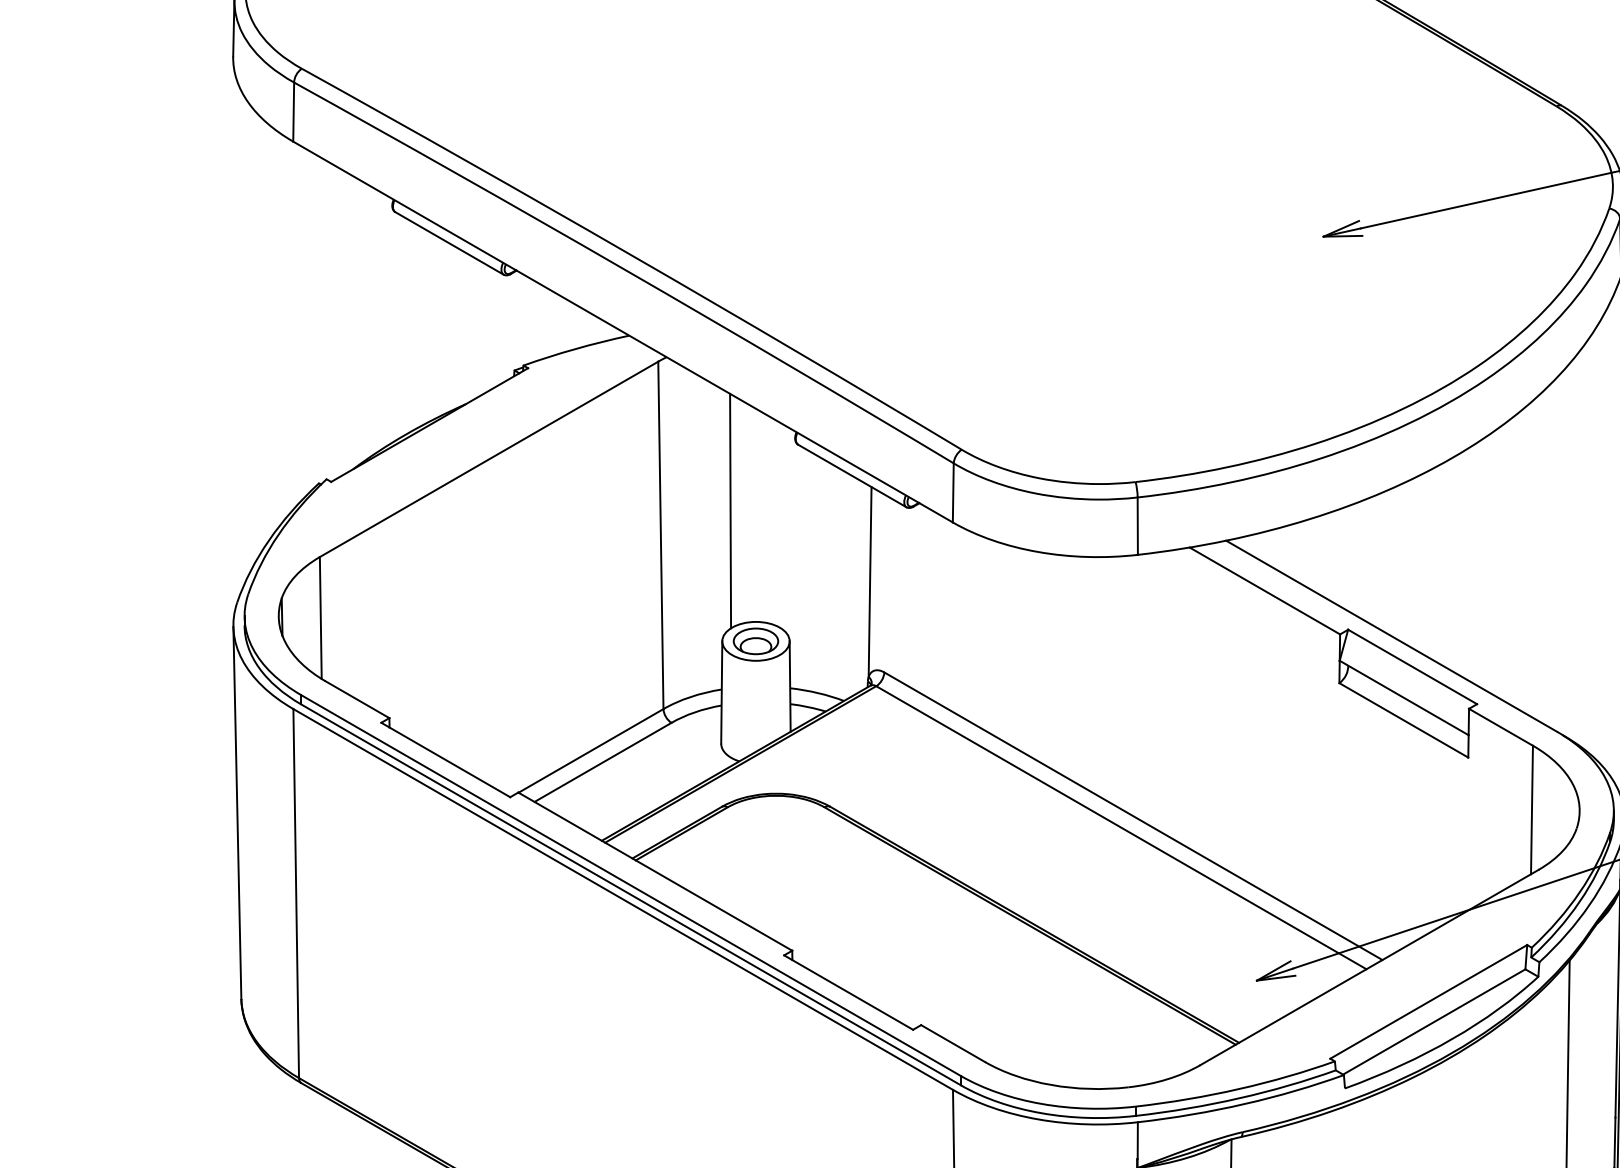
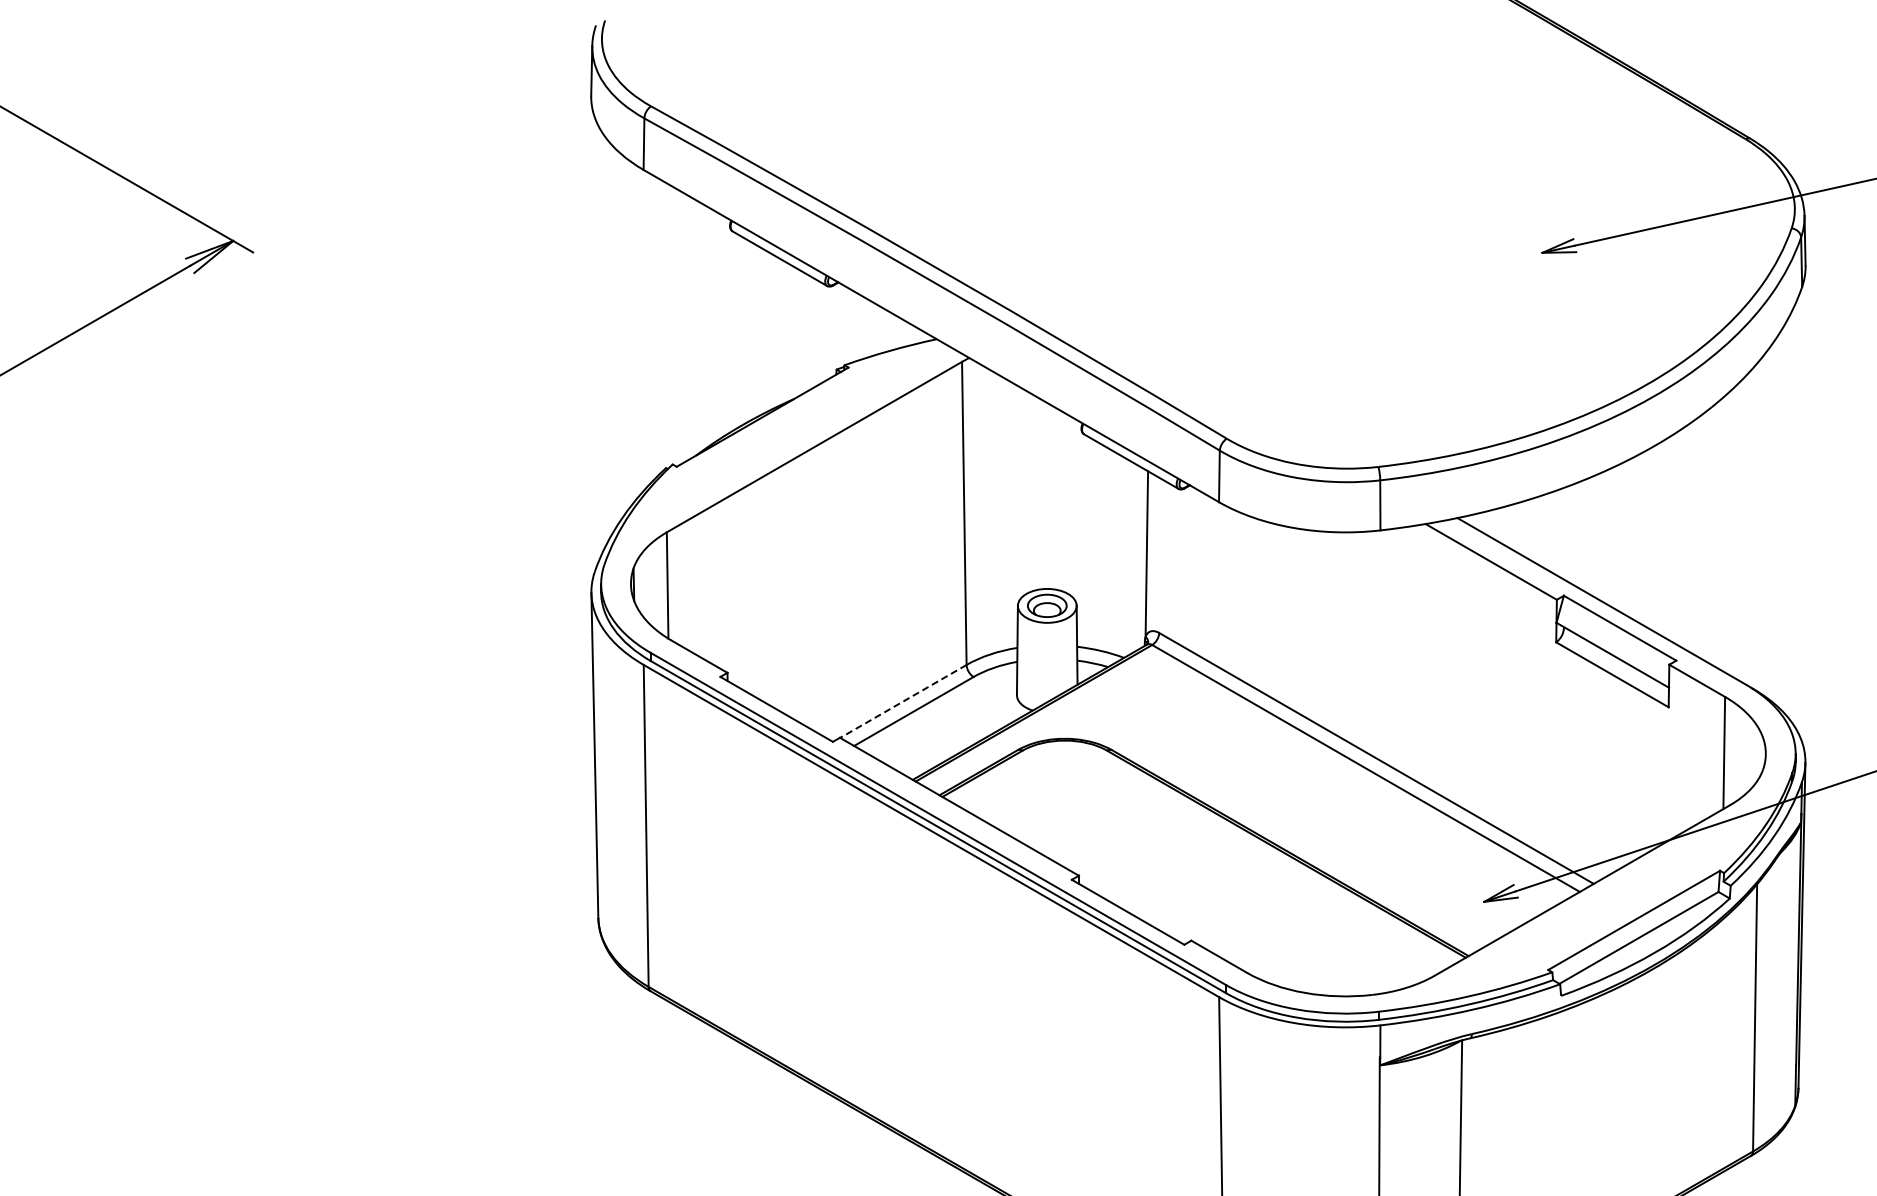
line: (729, 510) -> (1024, 491), removed
line: (591, 750) -> (903, 701), solid -> dashed

